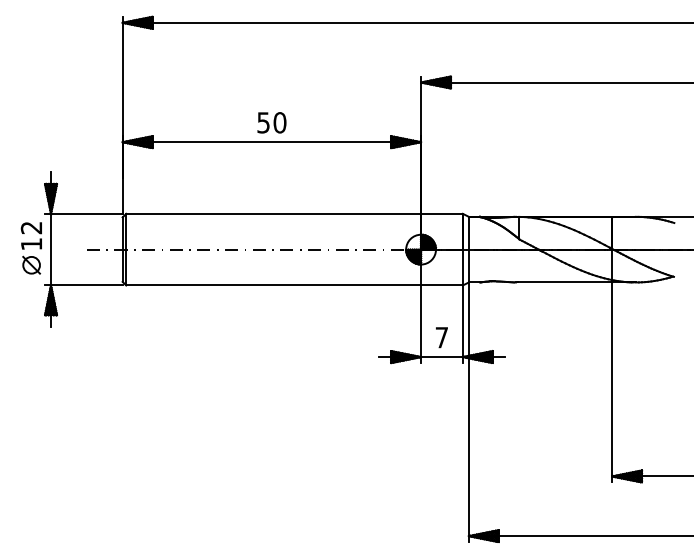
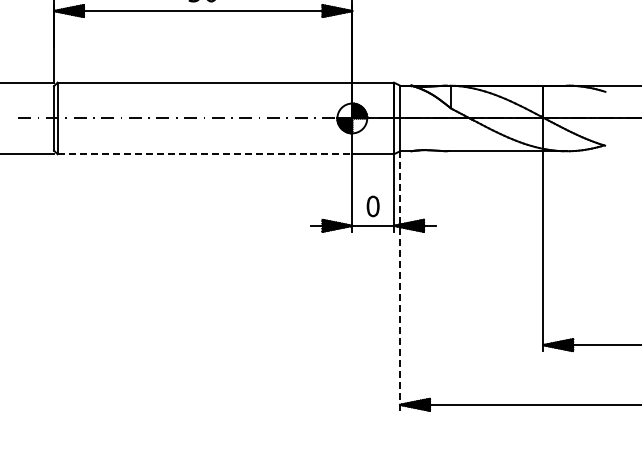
line: (274, 285) -> (205, 154), solid -> dashed
text: (441, 337) -> (372, 206), 7 -> 0
line: (468, 412) -> (399, 281), solid -> dashed

